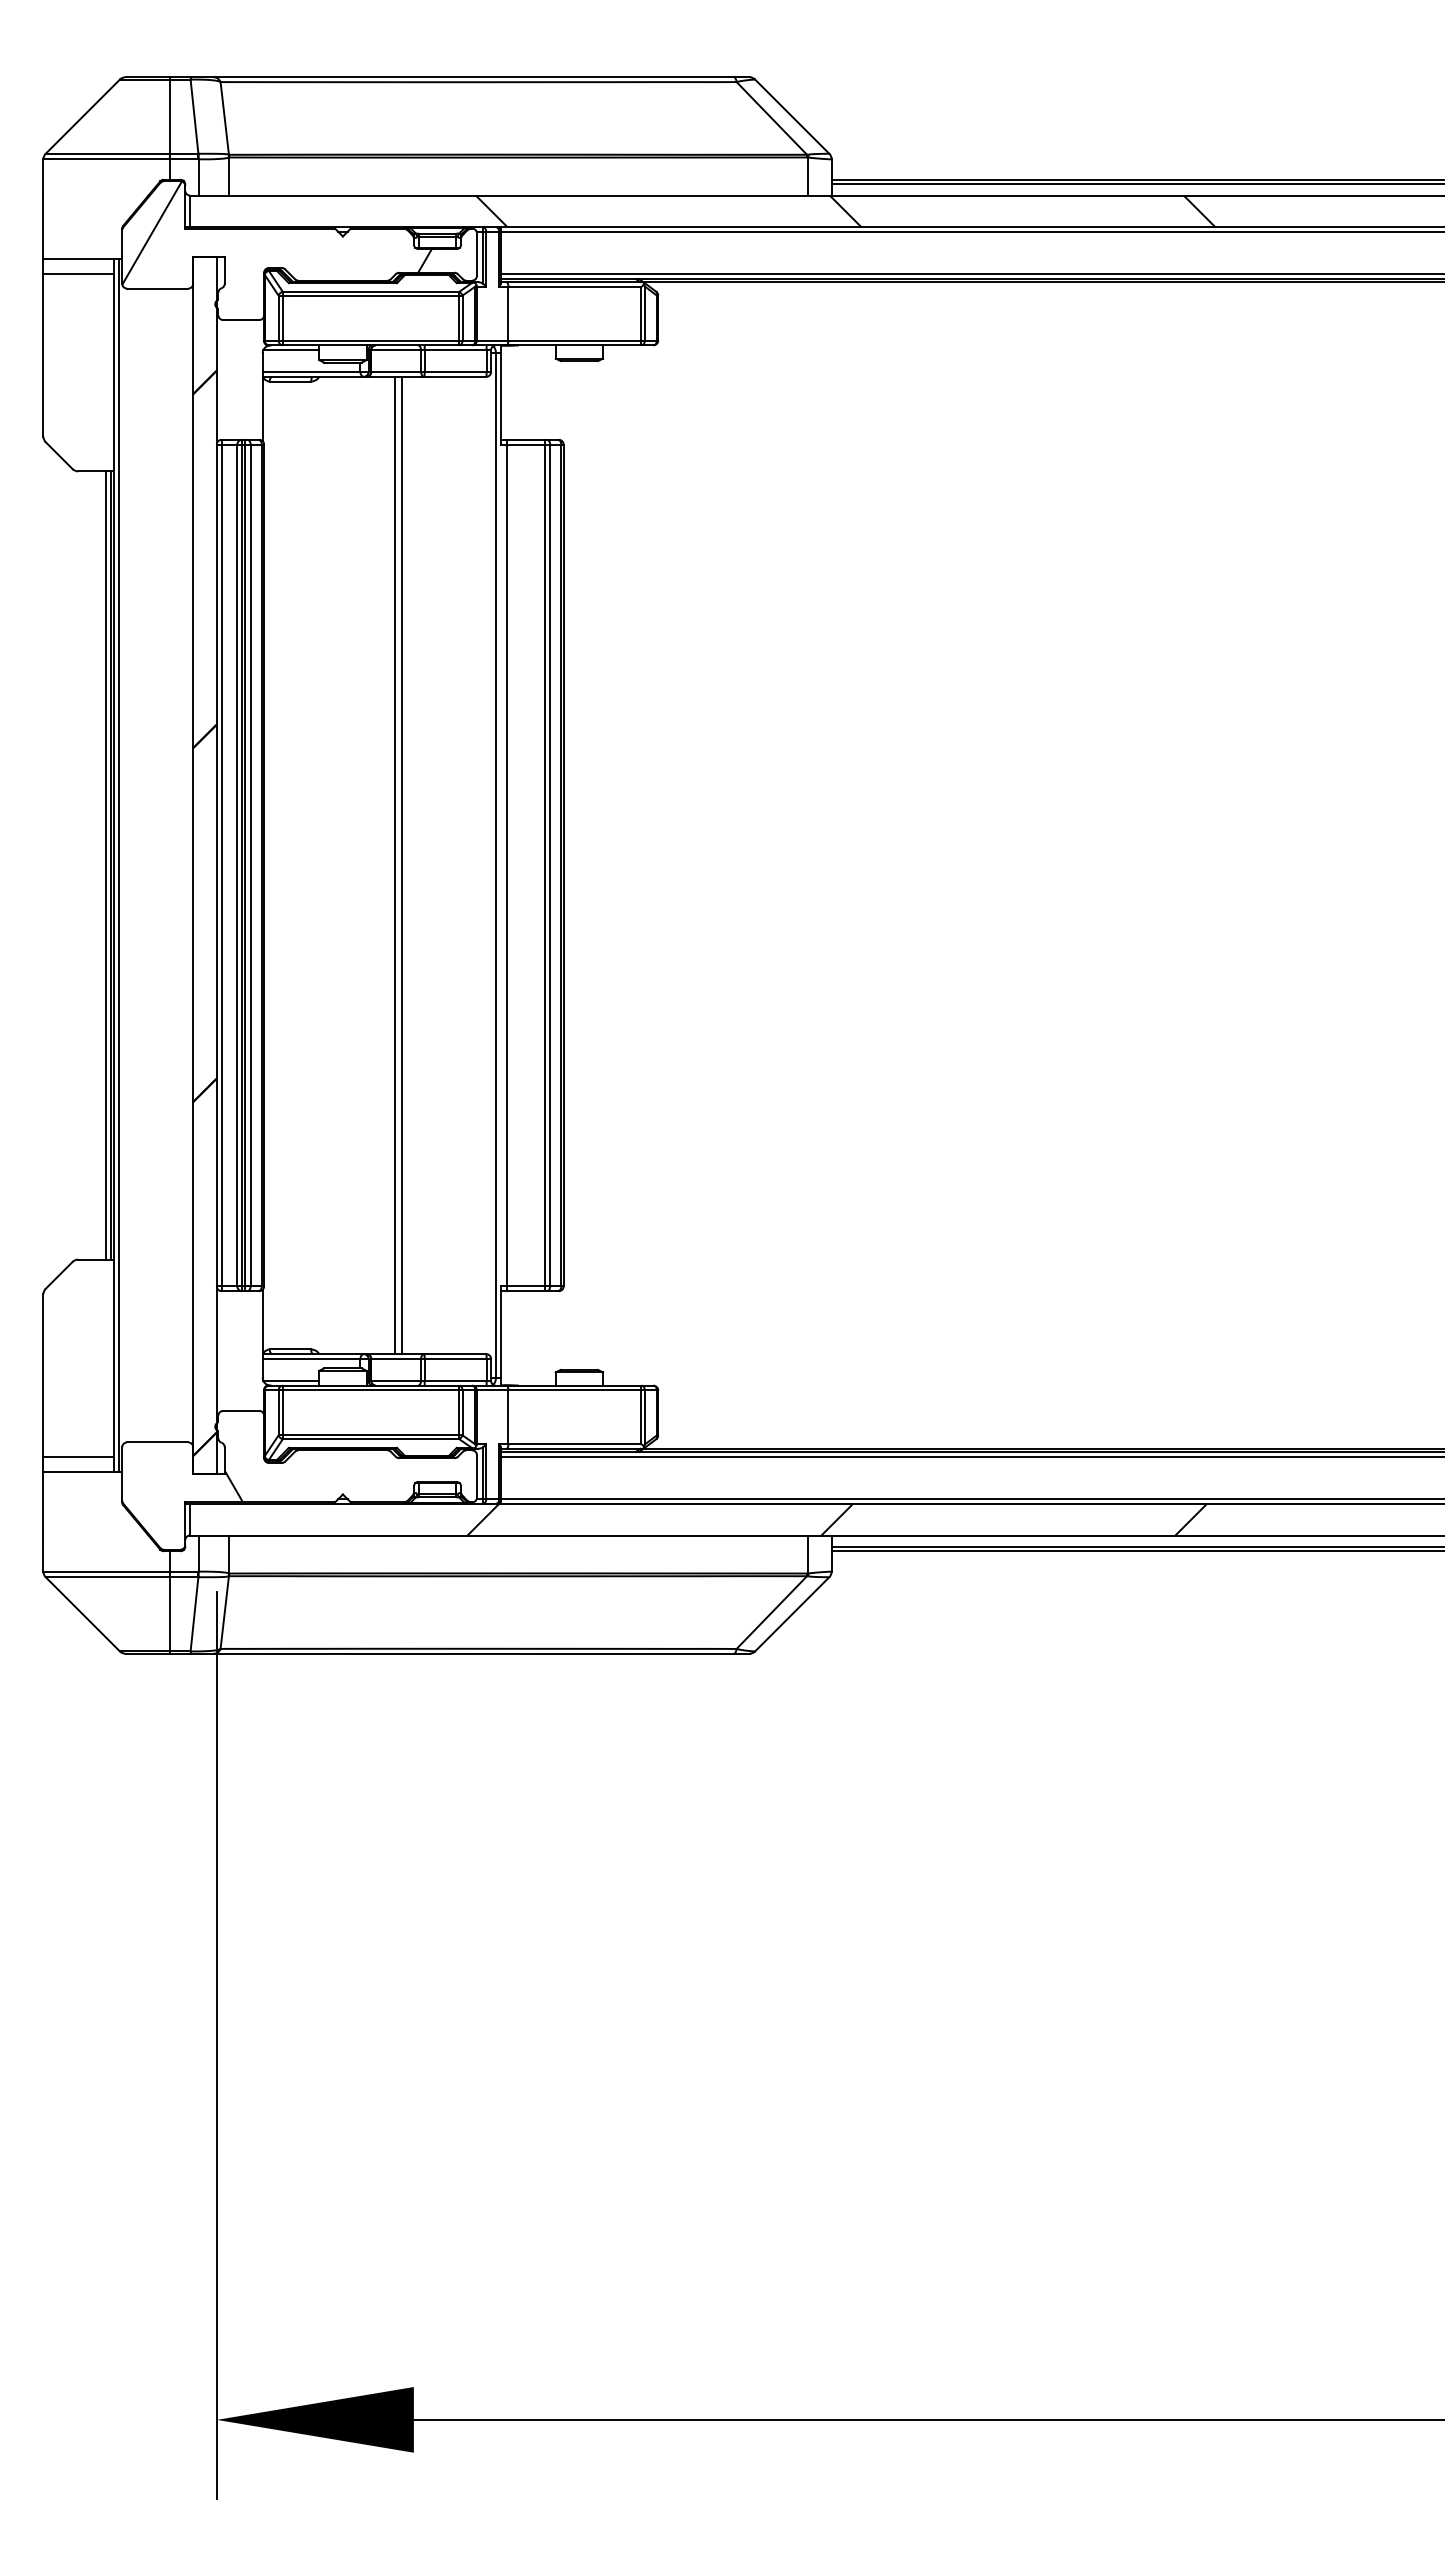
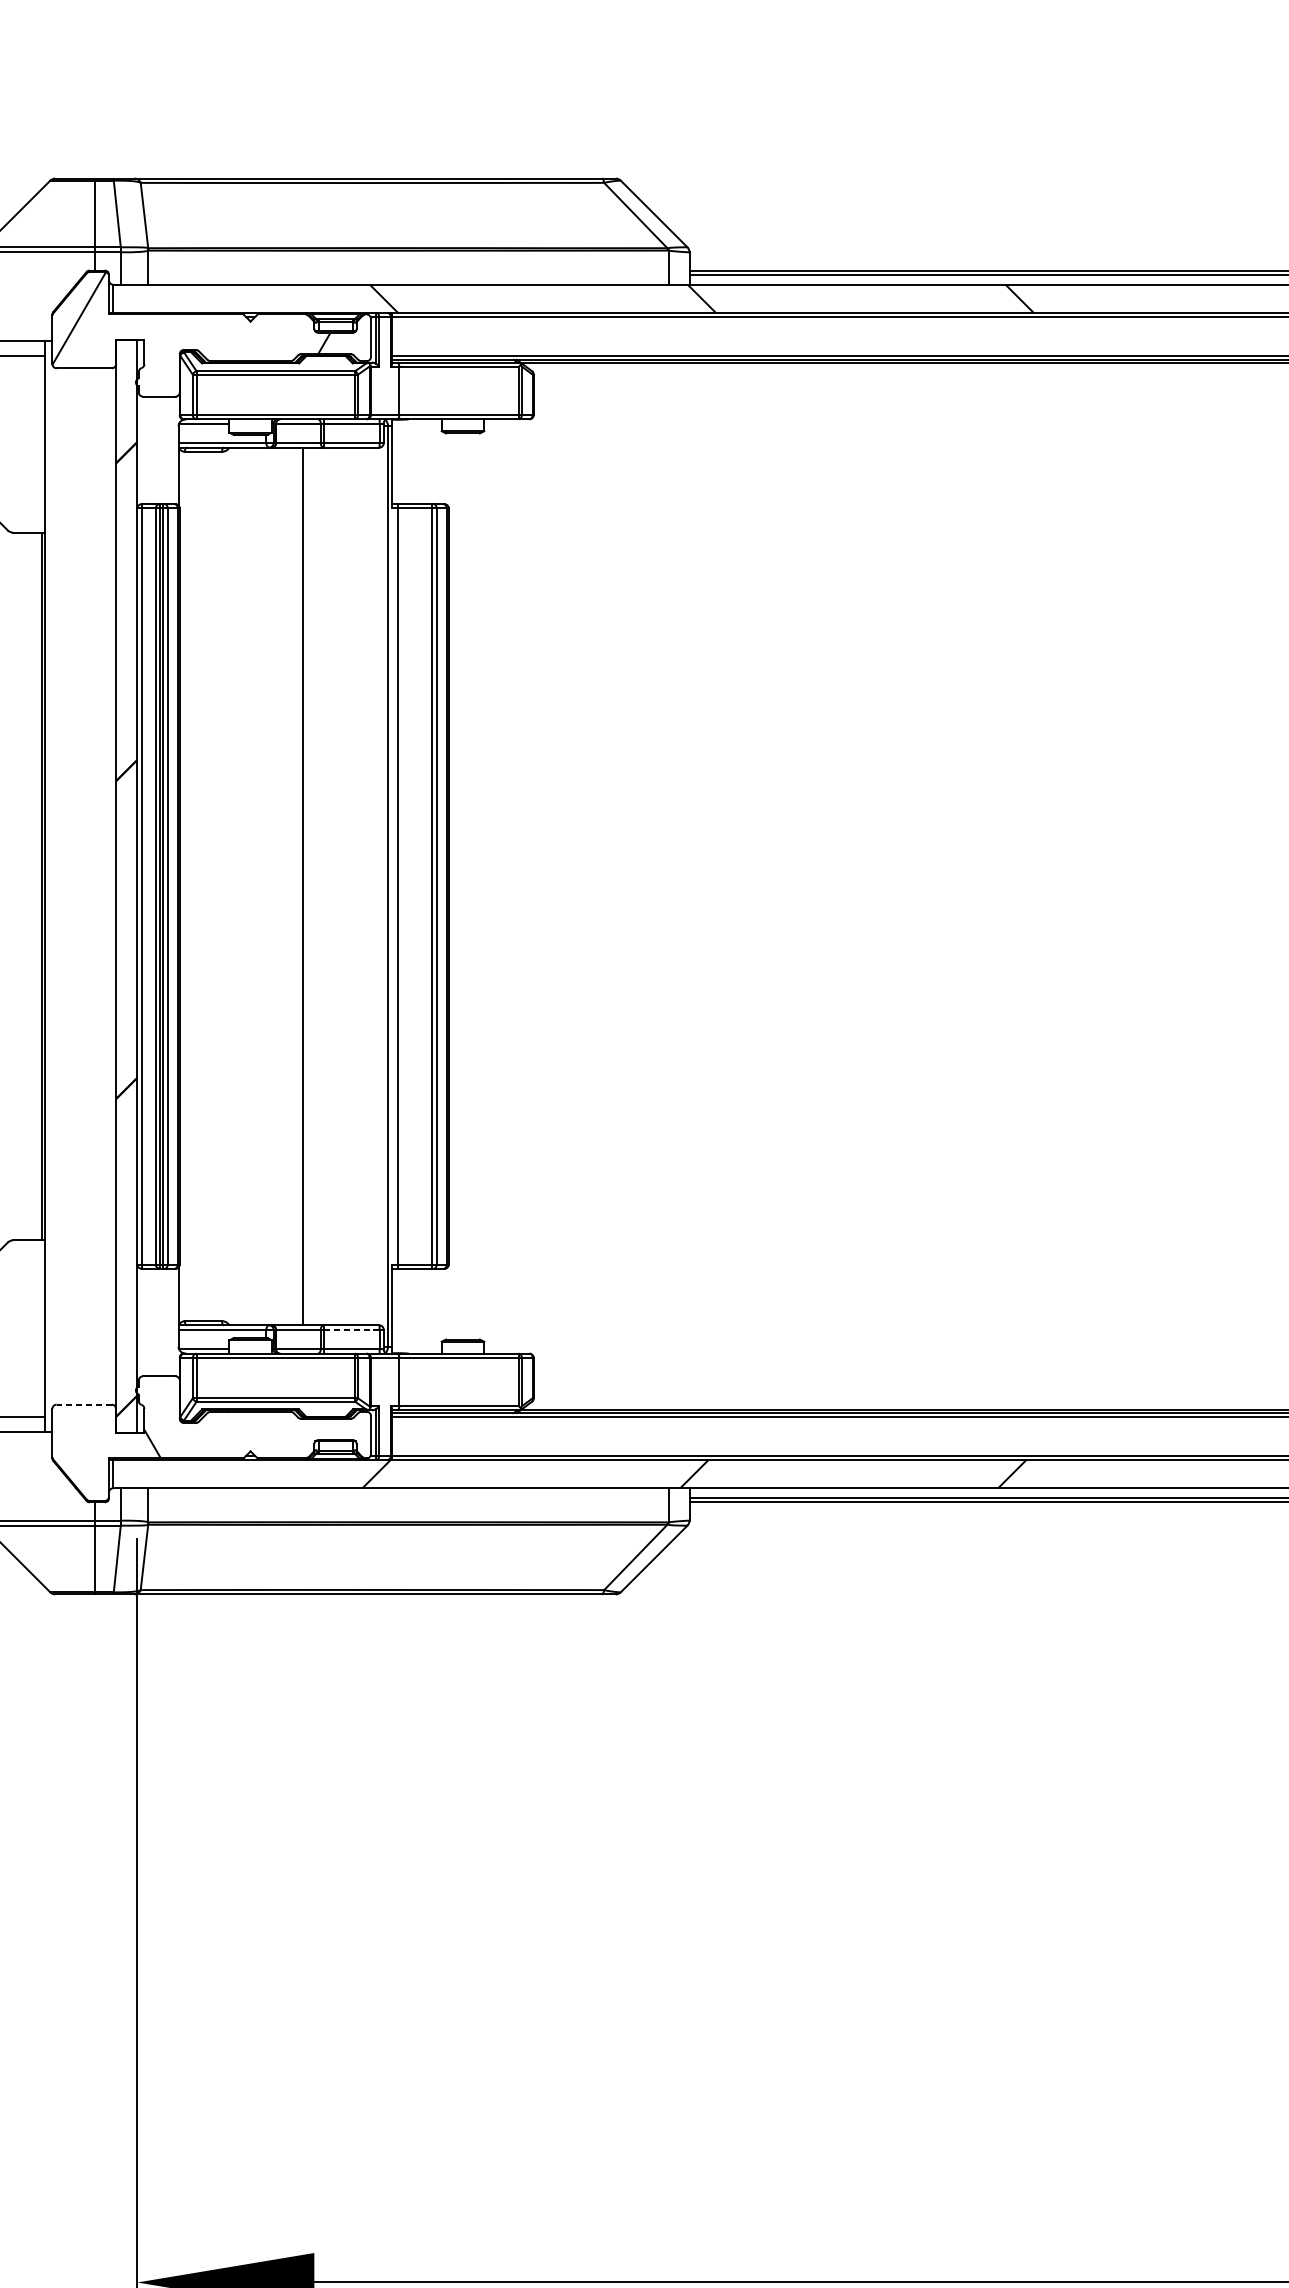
line: (106, 865) -> (38, 886), removed
line: (119, 865) -> (49, 886), removed
line: (395, 865) -> (297, 886), removed
line: (455, 1358) -> (351, 1329), solid -> dashed
line: (157, 1442) -> (84, 1404), solid -> dashed

